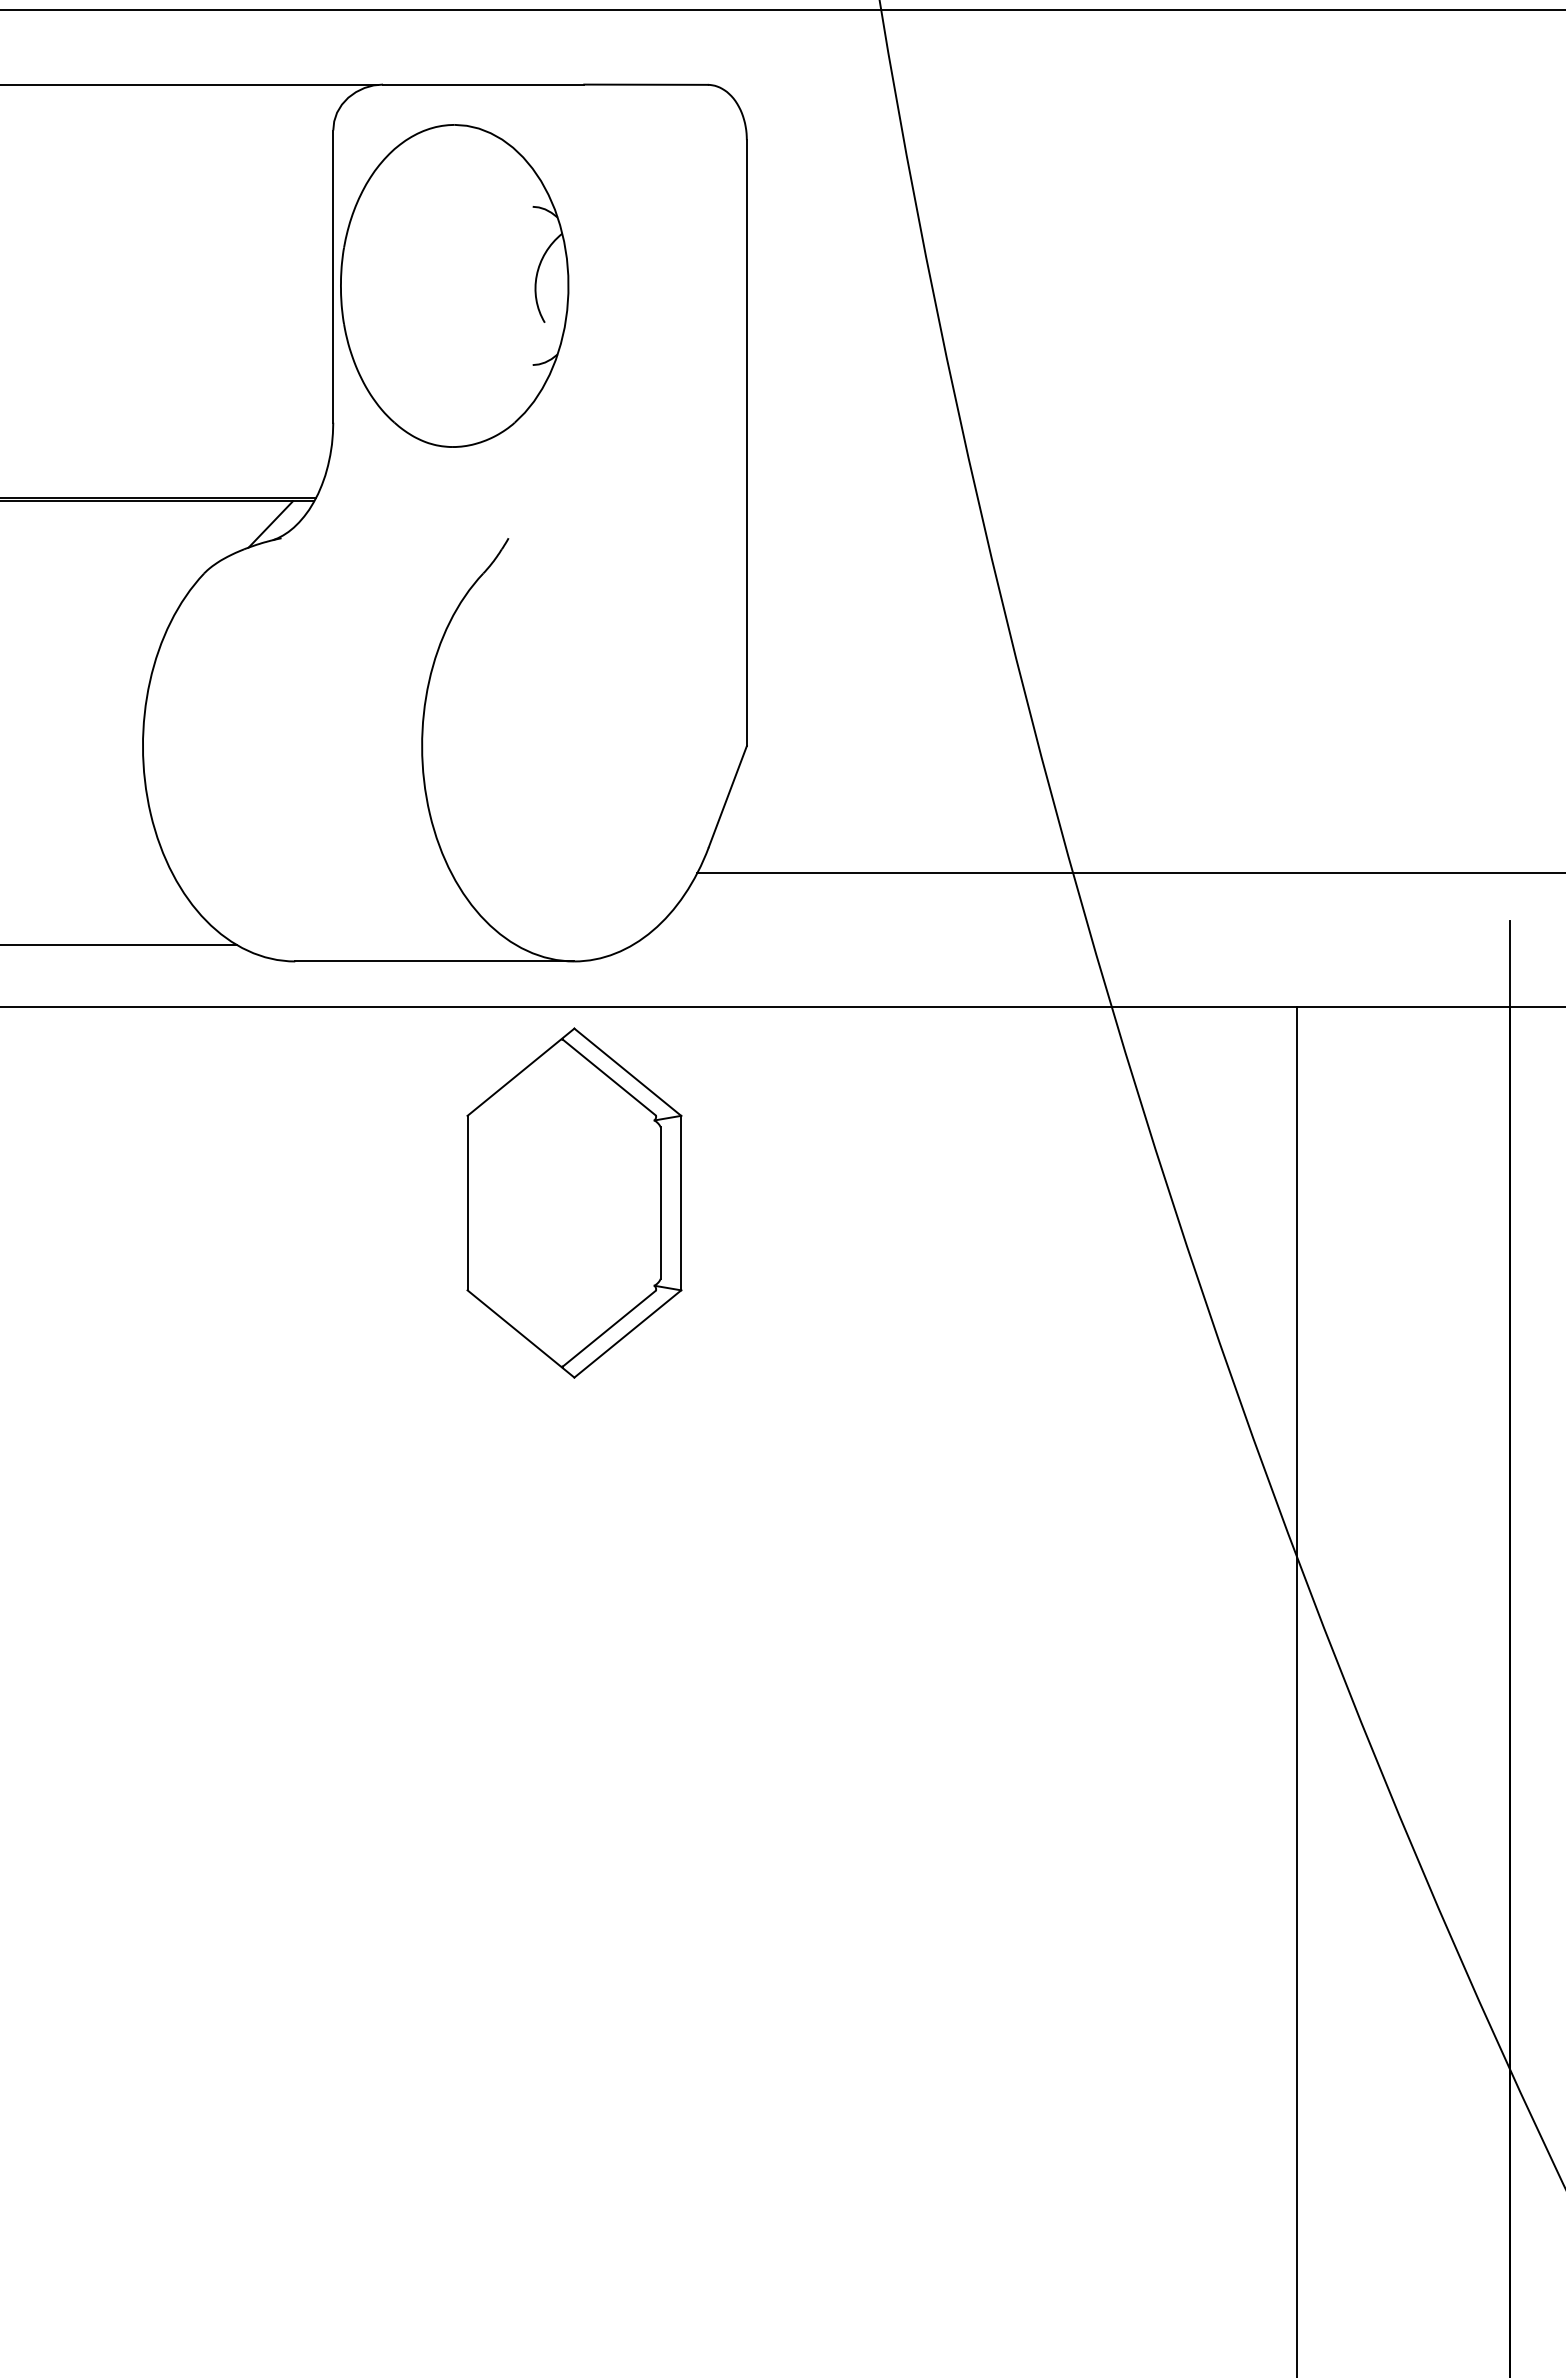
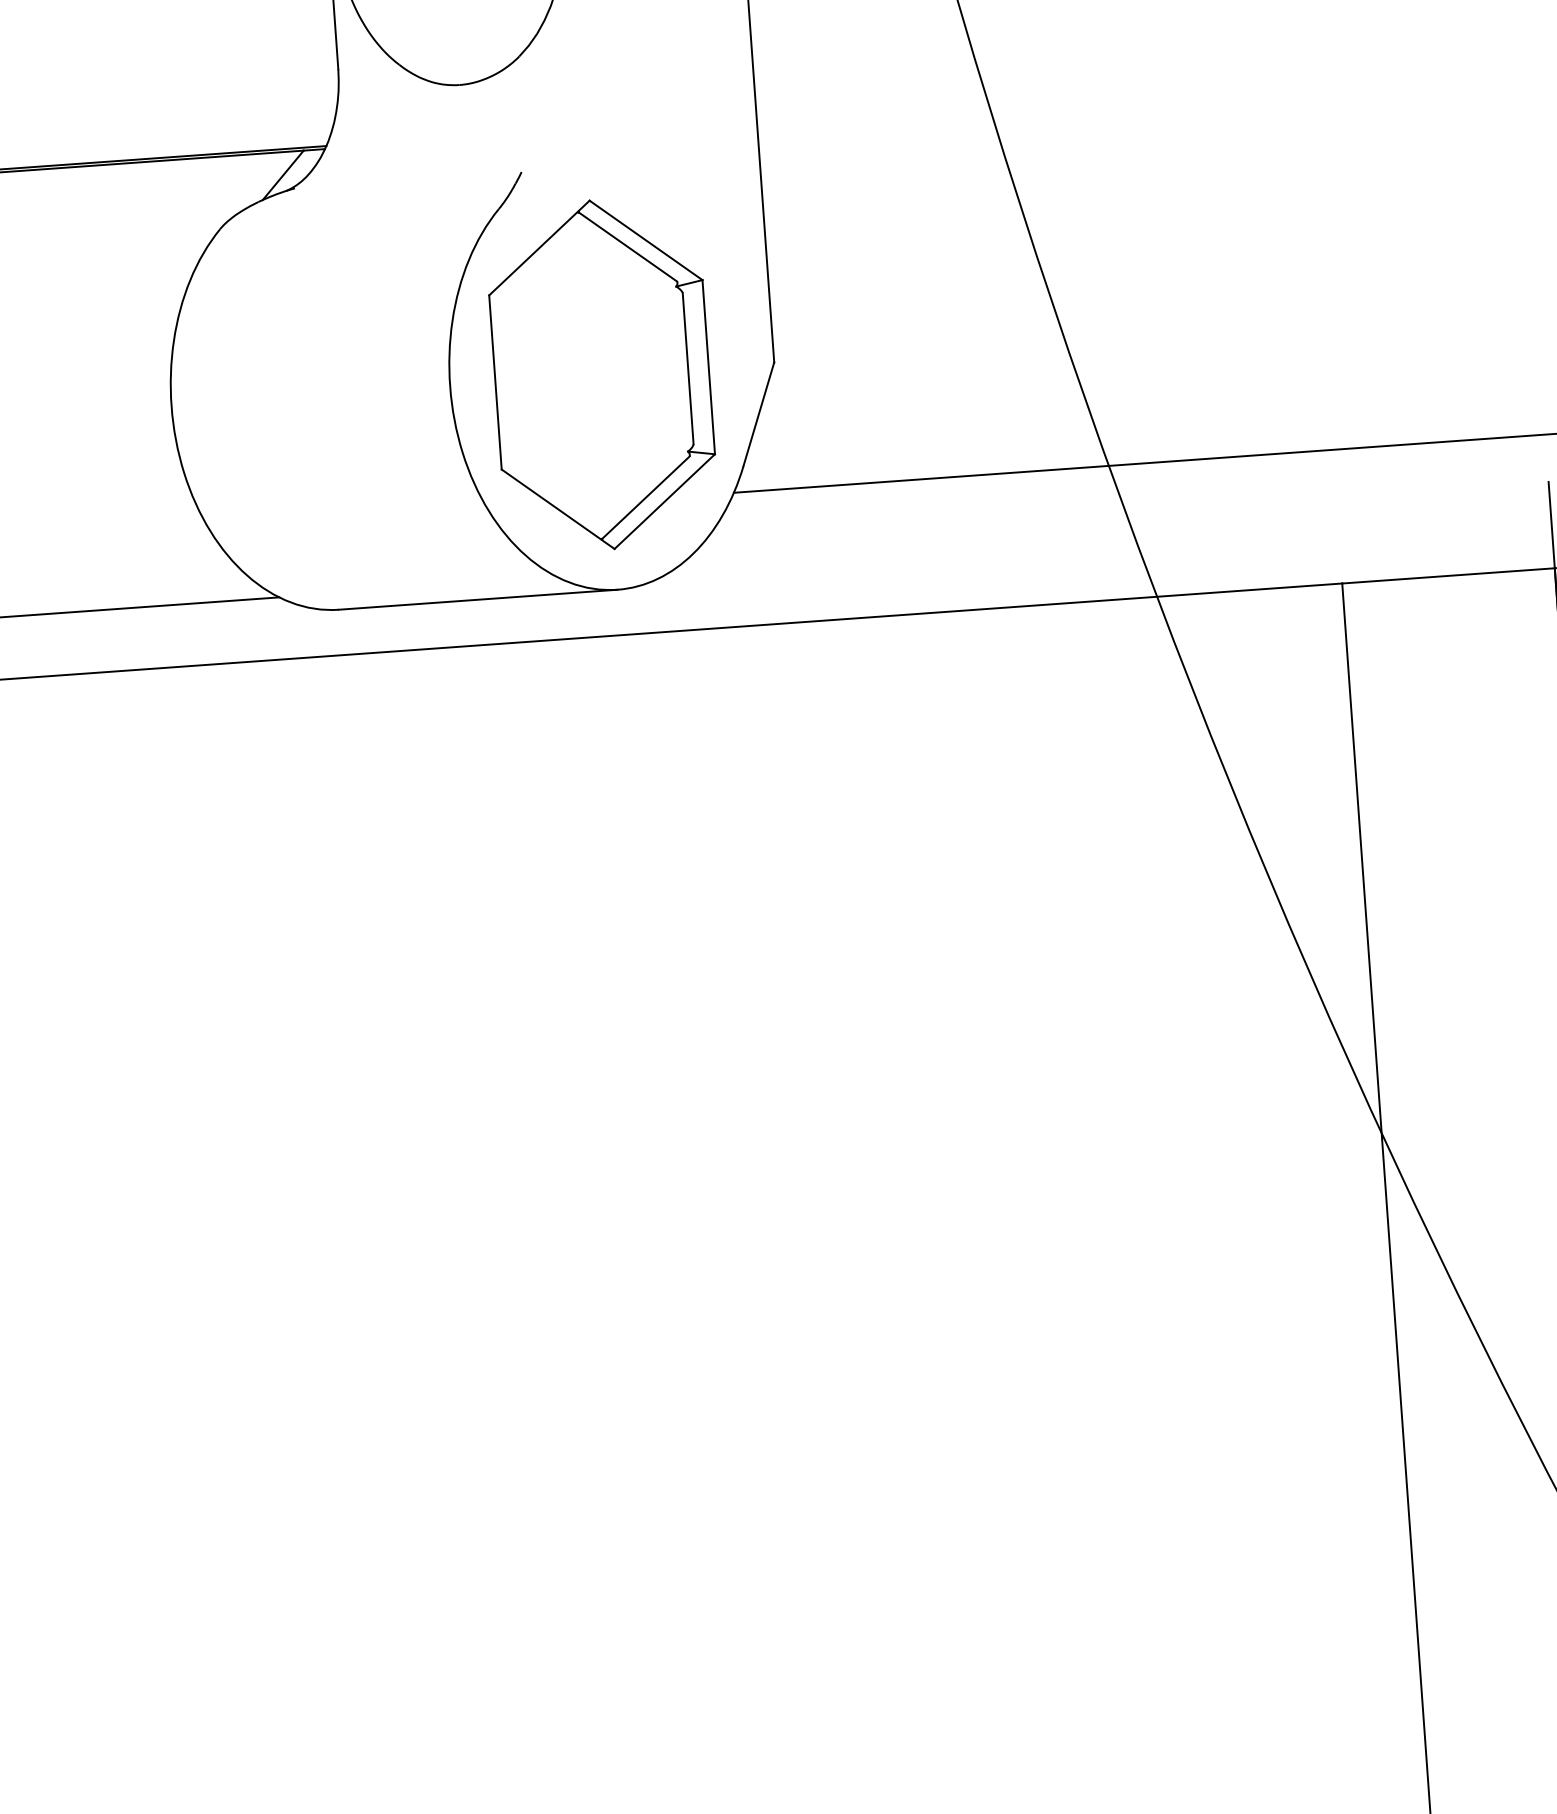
part: (574, 1202) -> (602, 374), moved

